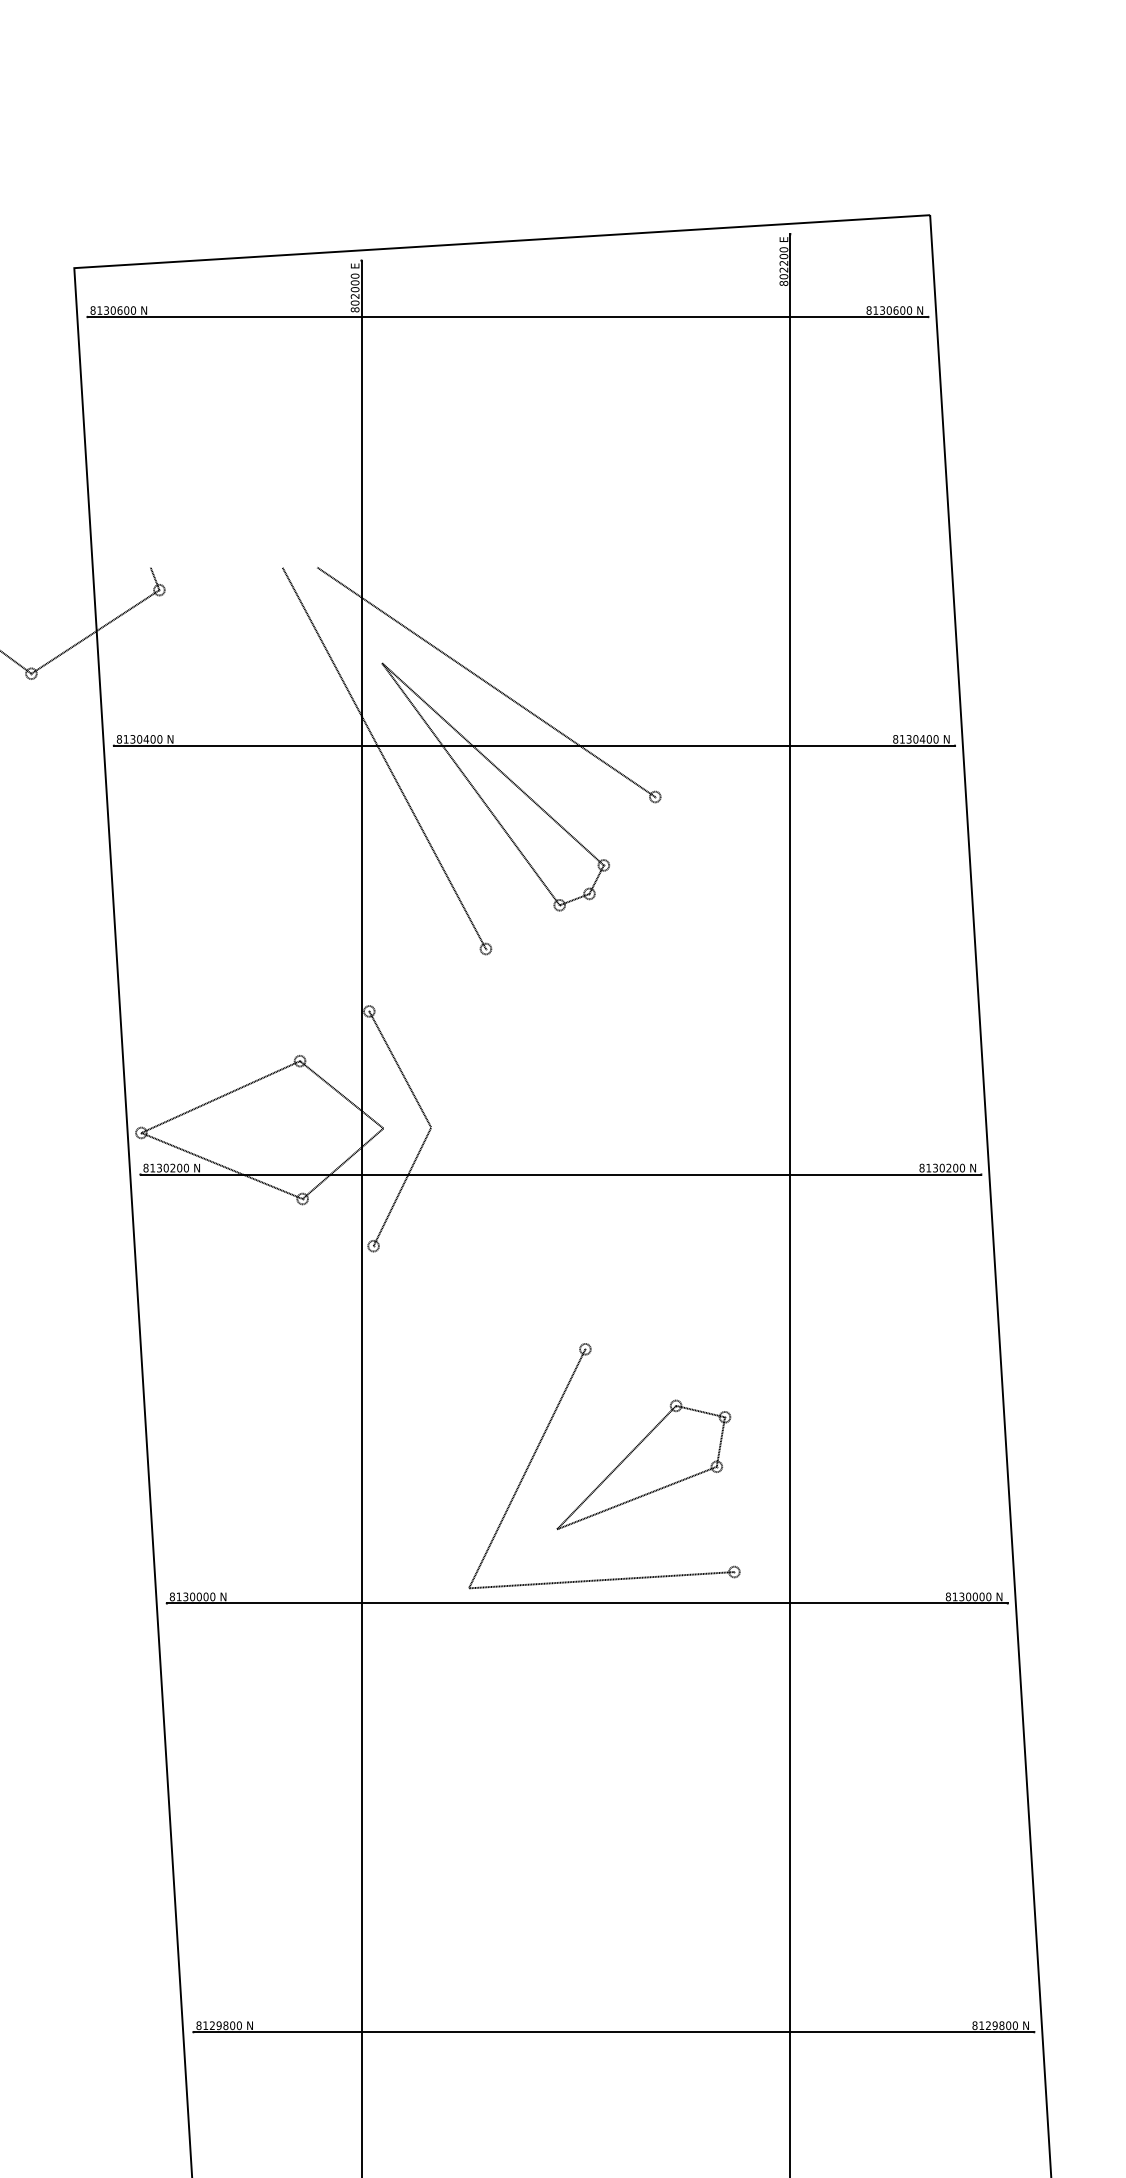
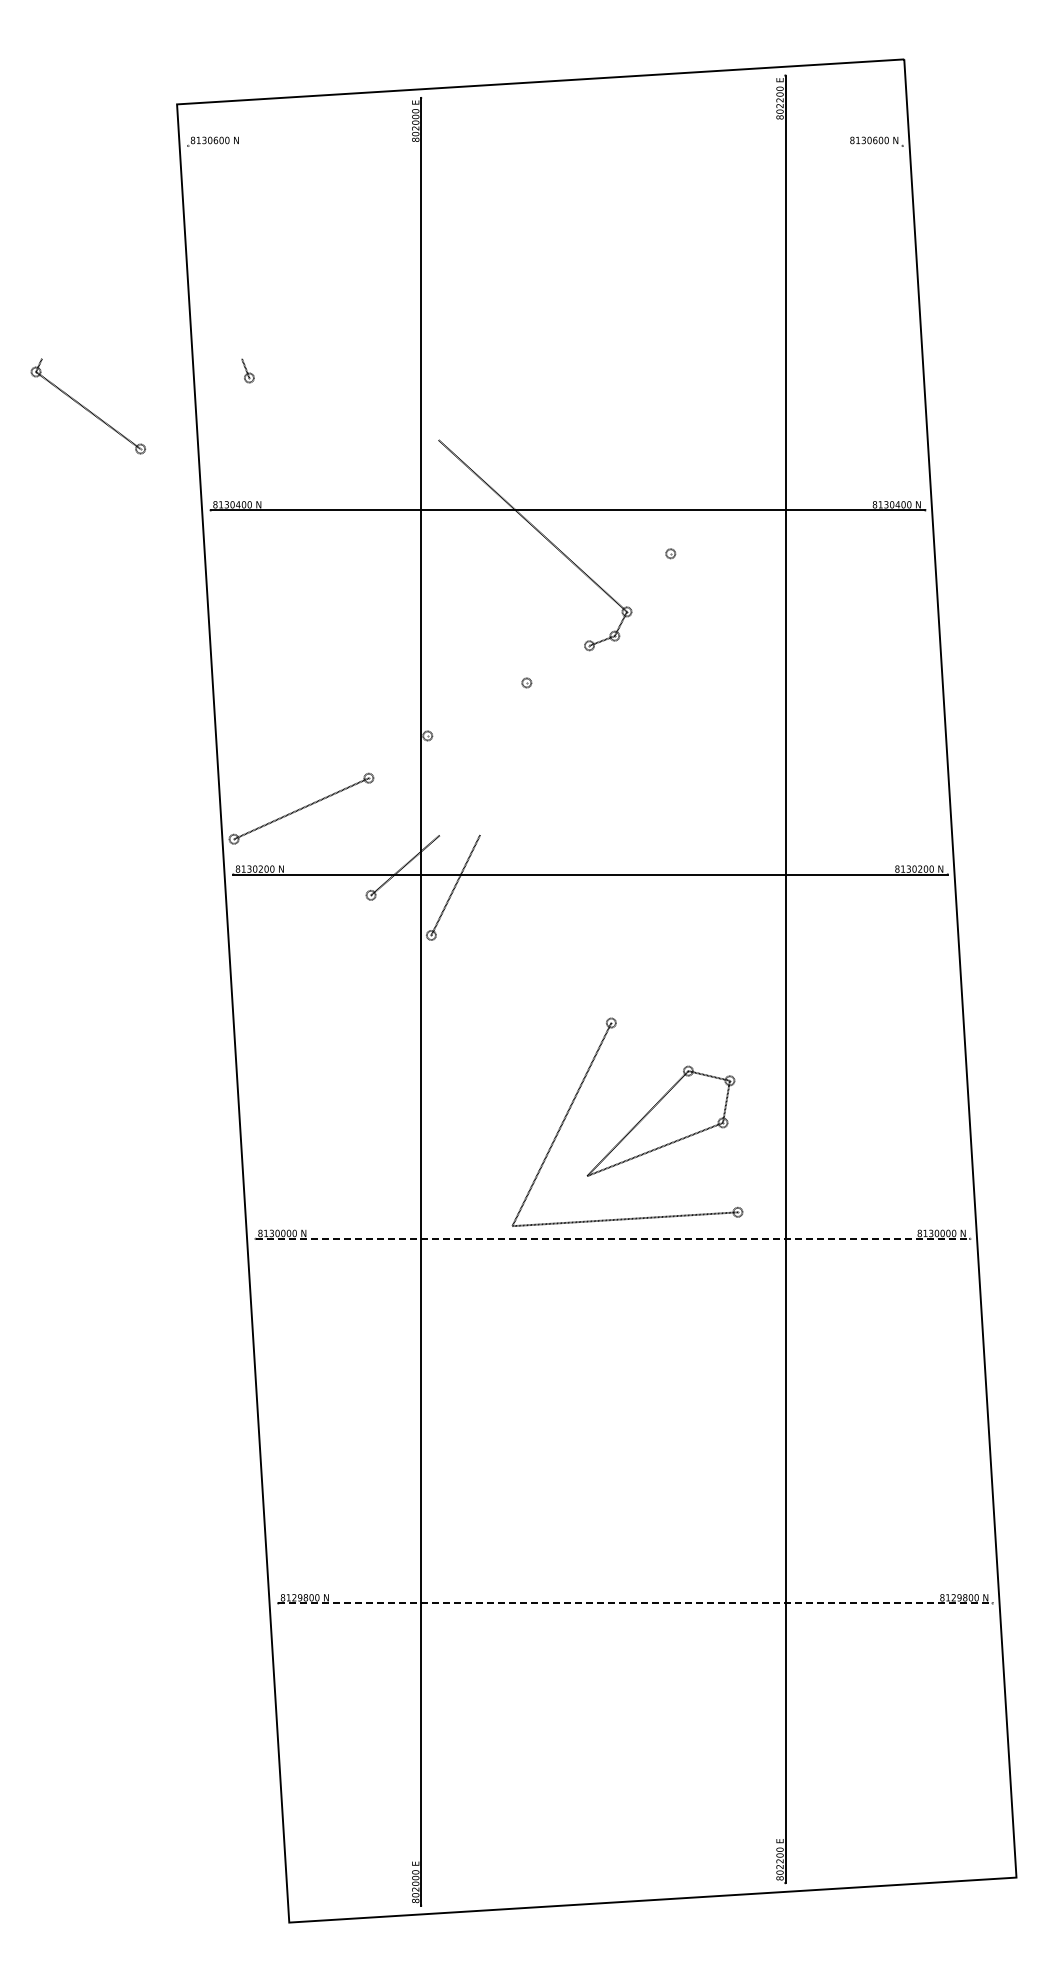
line: (507, 316) -> (545, 145), removed
line: (94, 631) -> (194, 413), removed
line: (485, 681) -> (526, 455), removed
line: (383, 757) -> (439, 520), removed
line: (470, 783) -> (513, 542), removed
line: (399, 1068) -> (453, 784), removed
line: (340, 1094) -> (403, 806), removed
line: (221, 1166) -> (302, 867), removed
line: (587, 1602) -> (613, 1238), solid -> dashed
line: (615, 2032) -> (636, 1603), solid -> dashed

